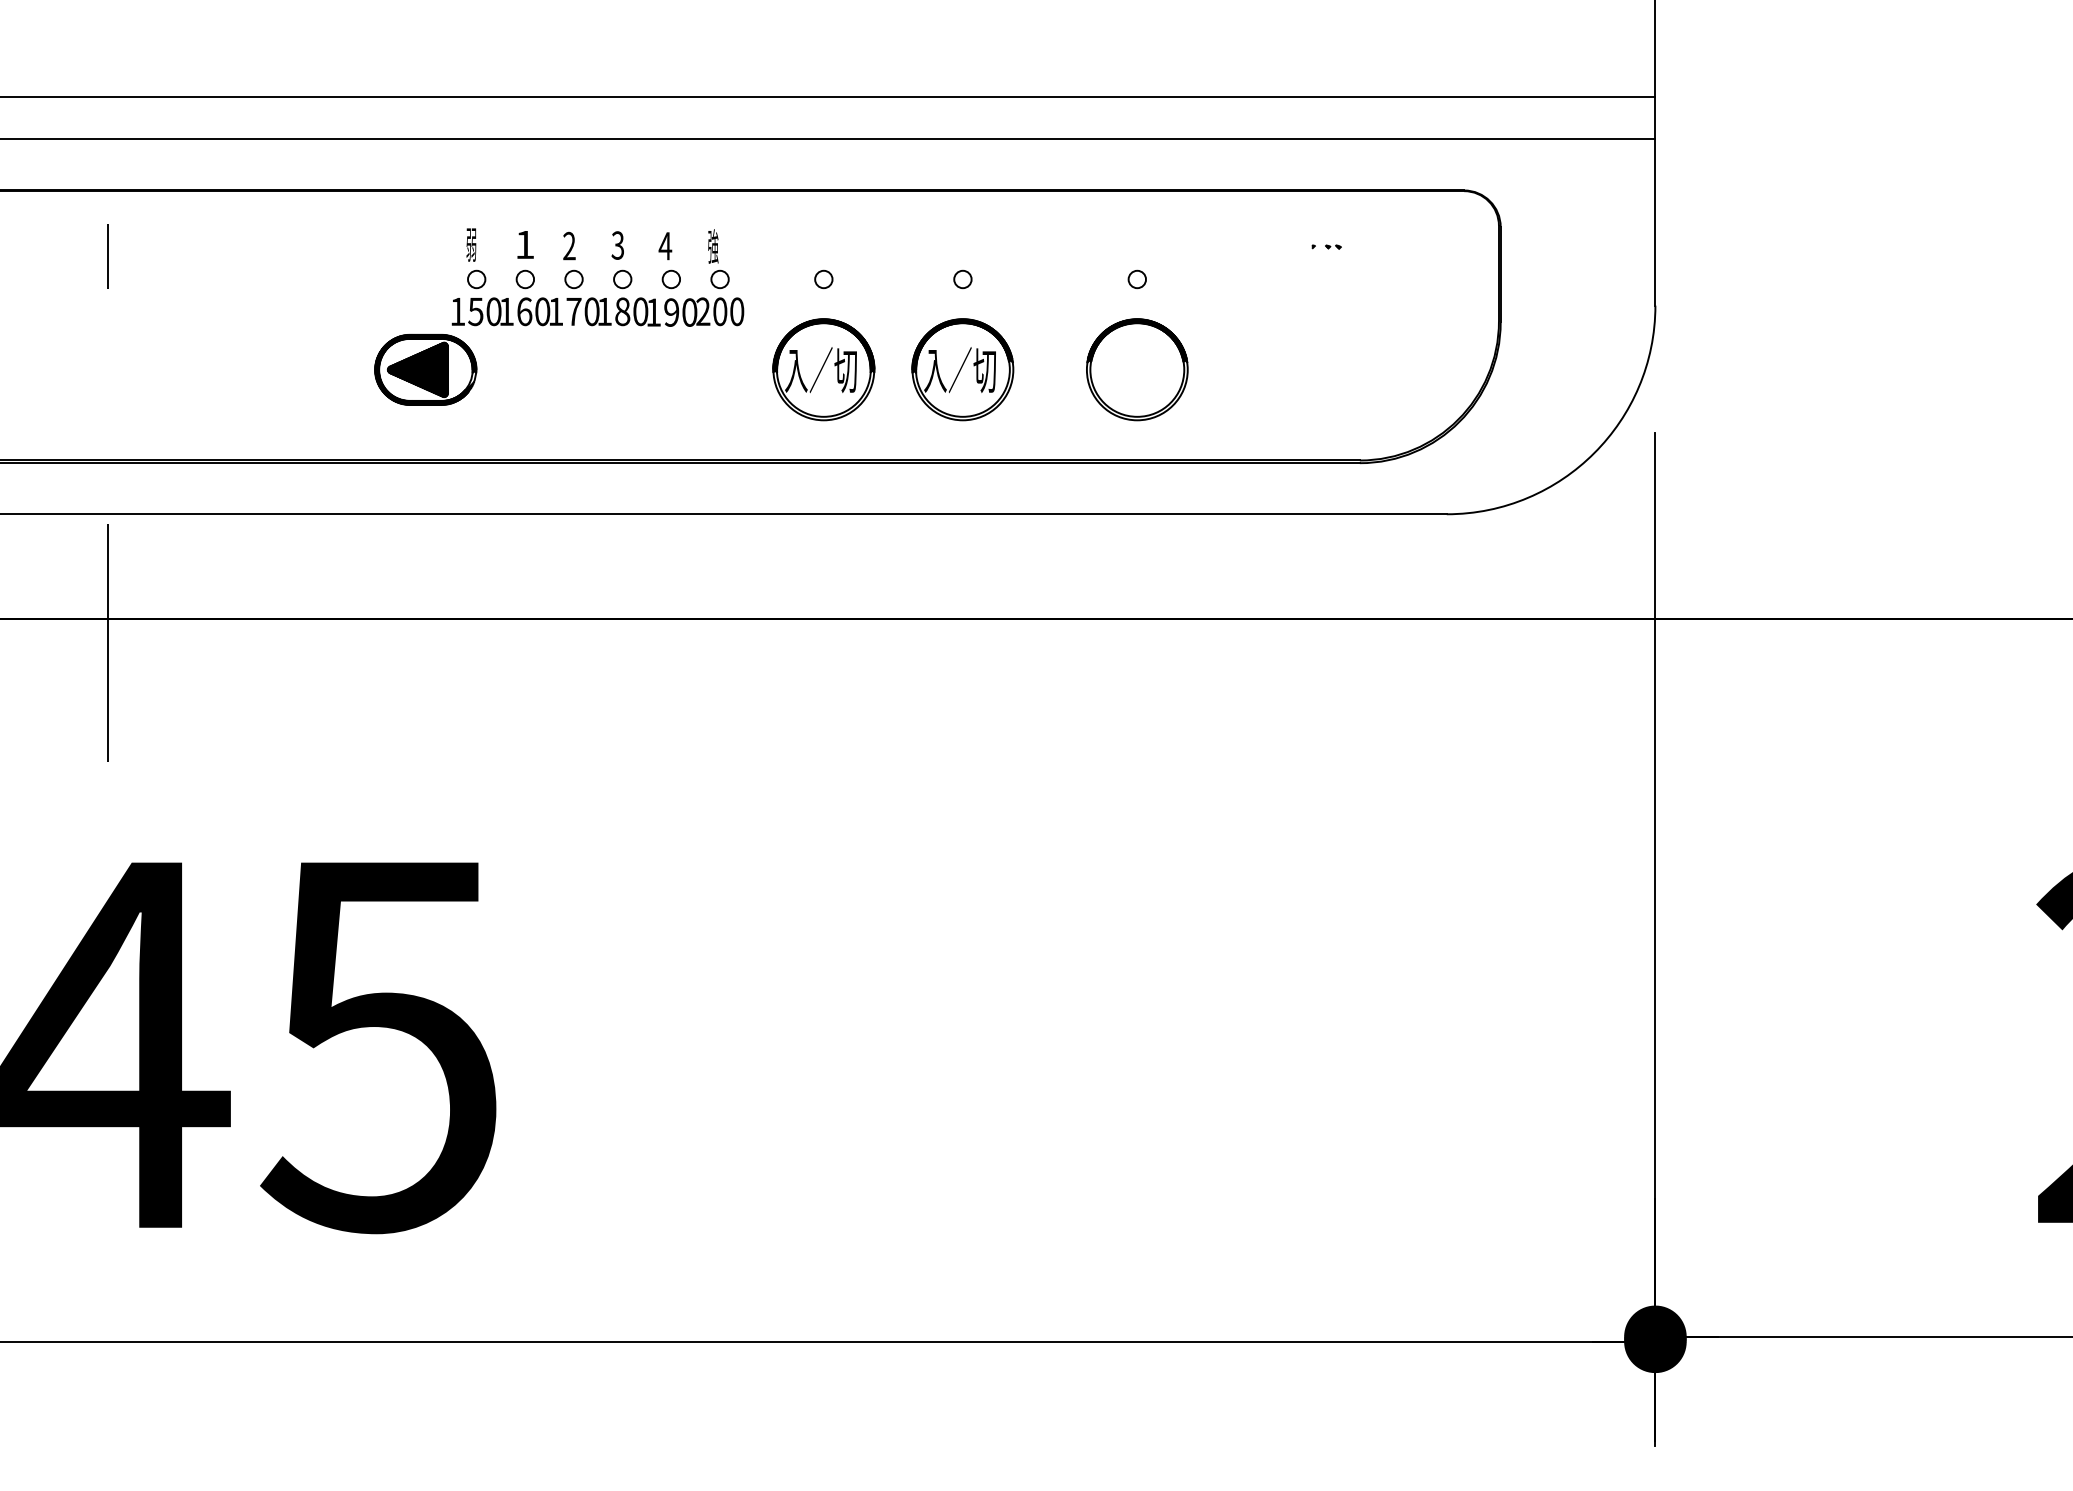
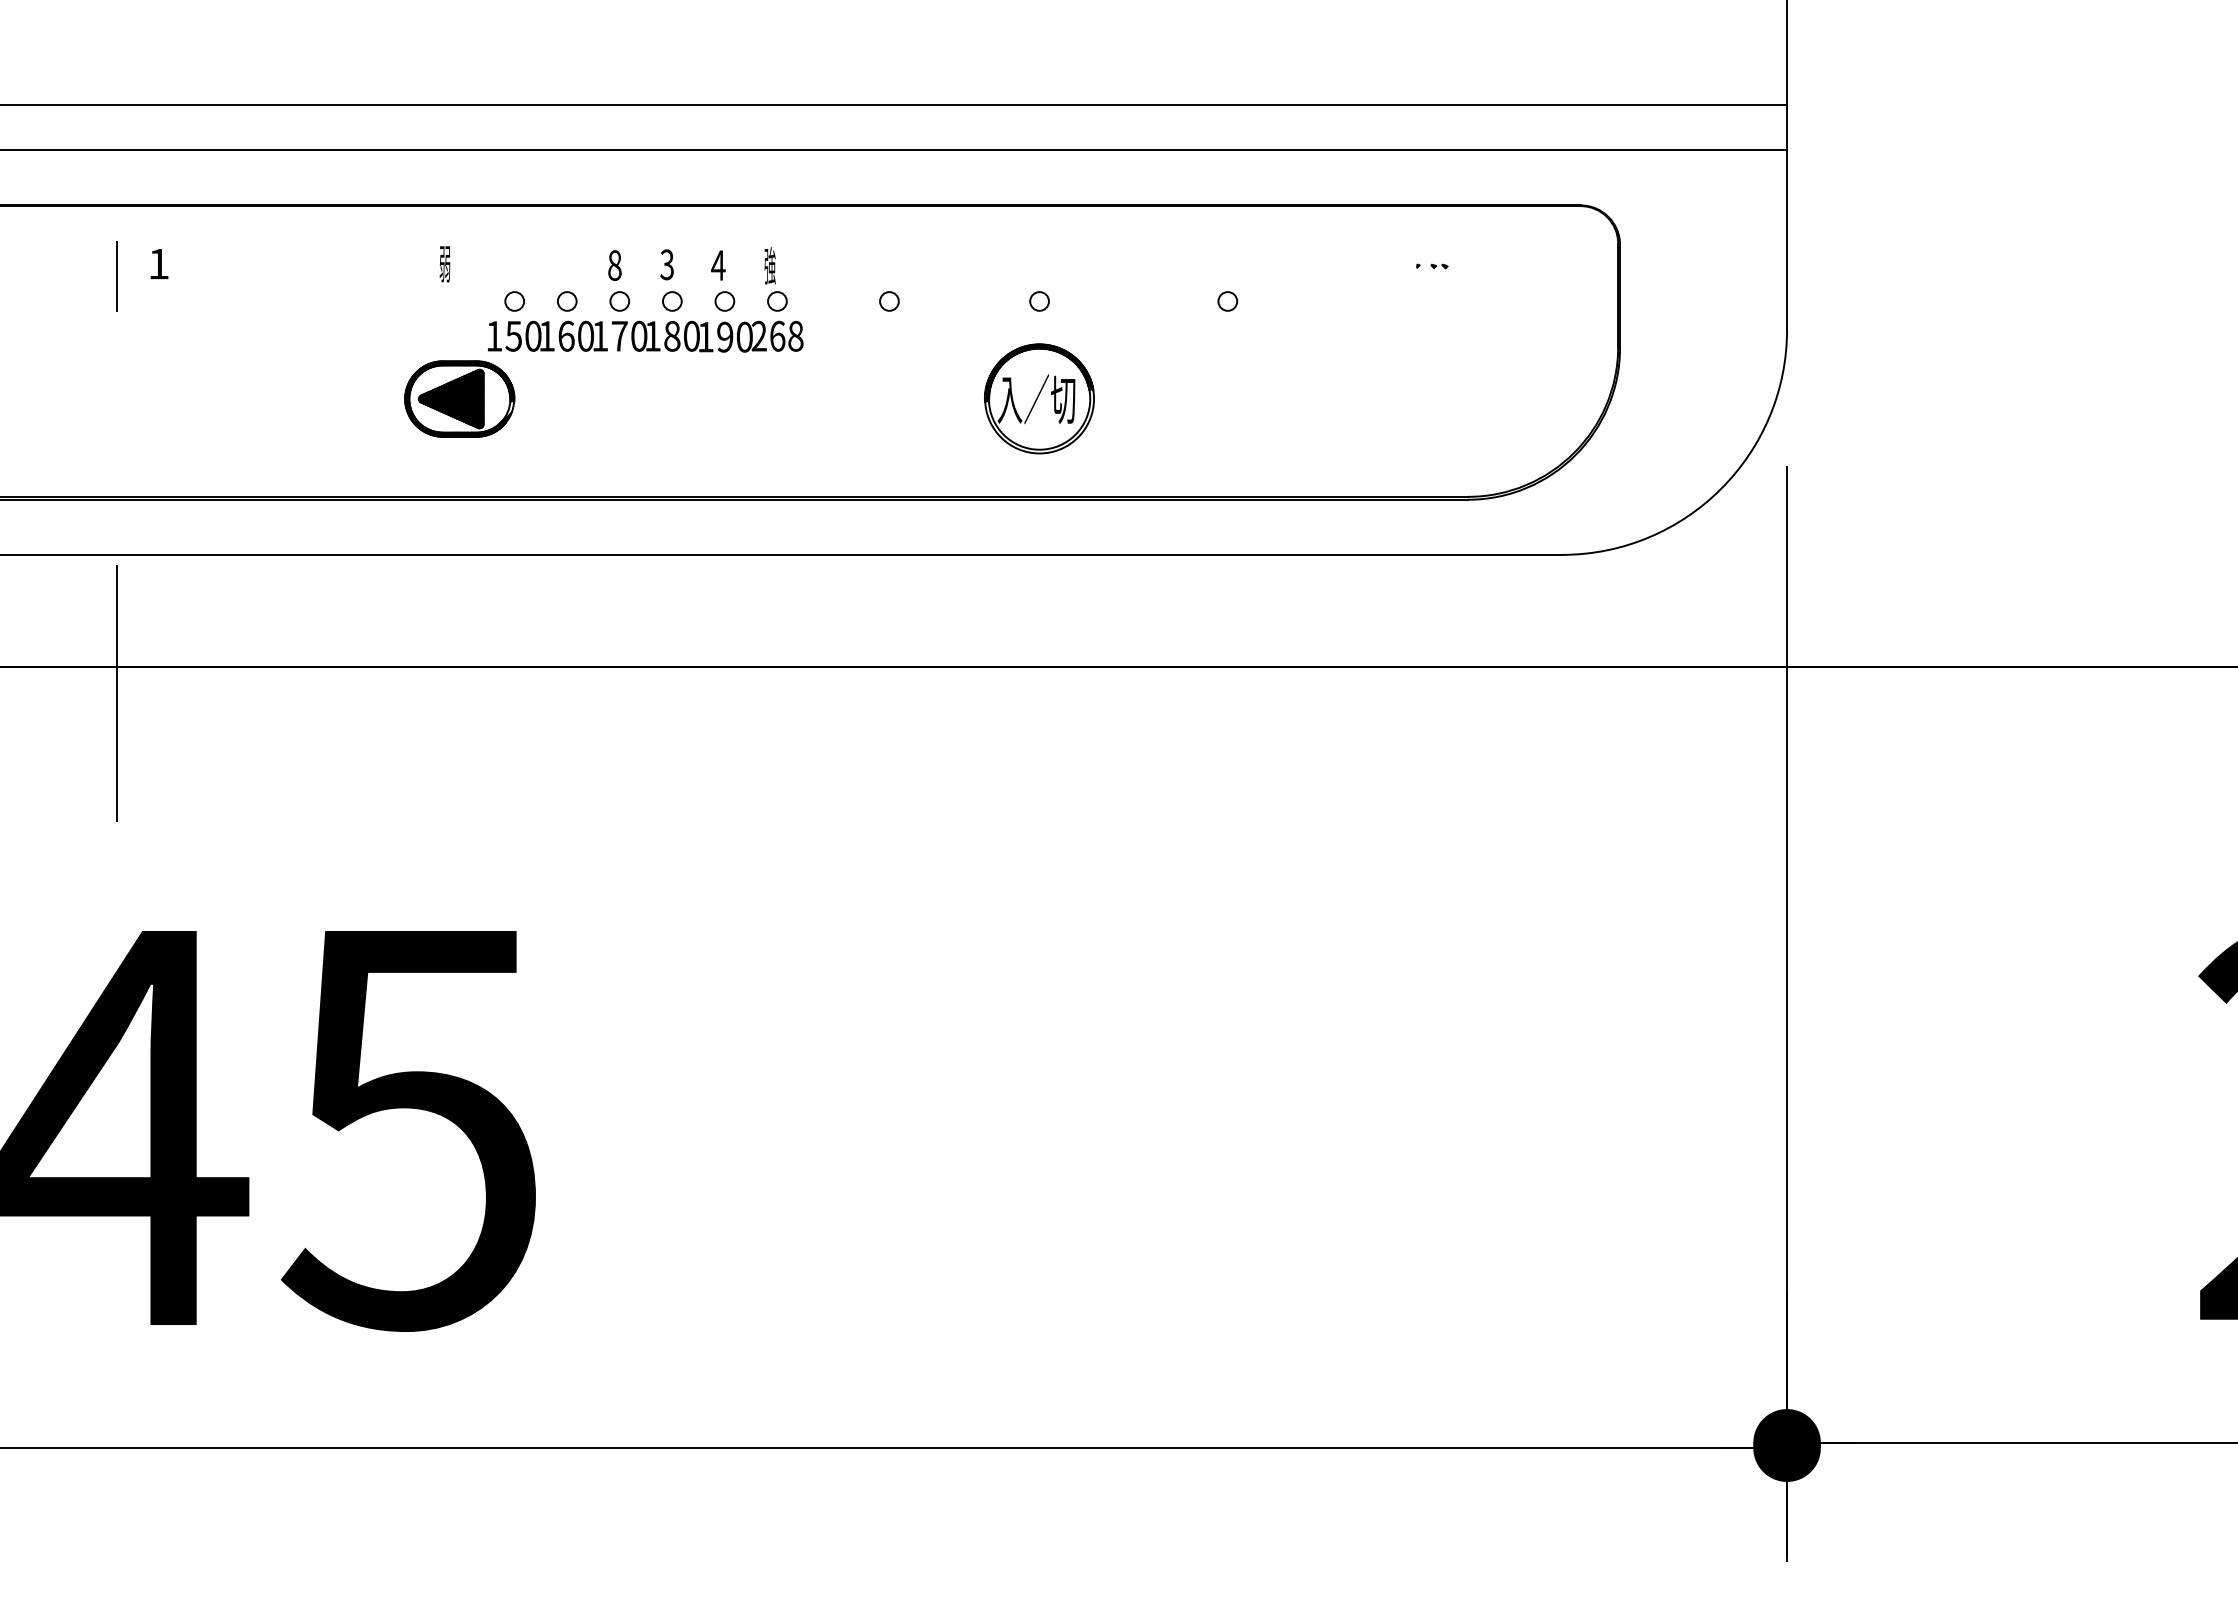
text: (470, 245) -> (444, 264), moved
text: (525, 245) -> (159, 264), moved
text: (569, 246) -> (614, 265), 2 -> 8
text: (728, 311) -> (786, 335), 200 -> 268
part: (822, 369) -> (888, 398), removed
part: (1137, 369) -> (1227, 398), removed

